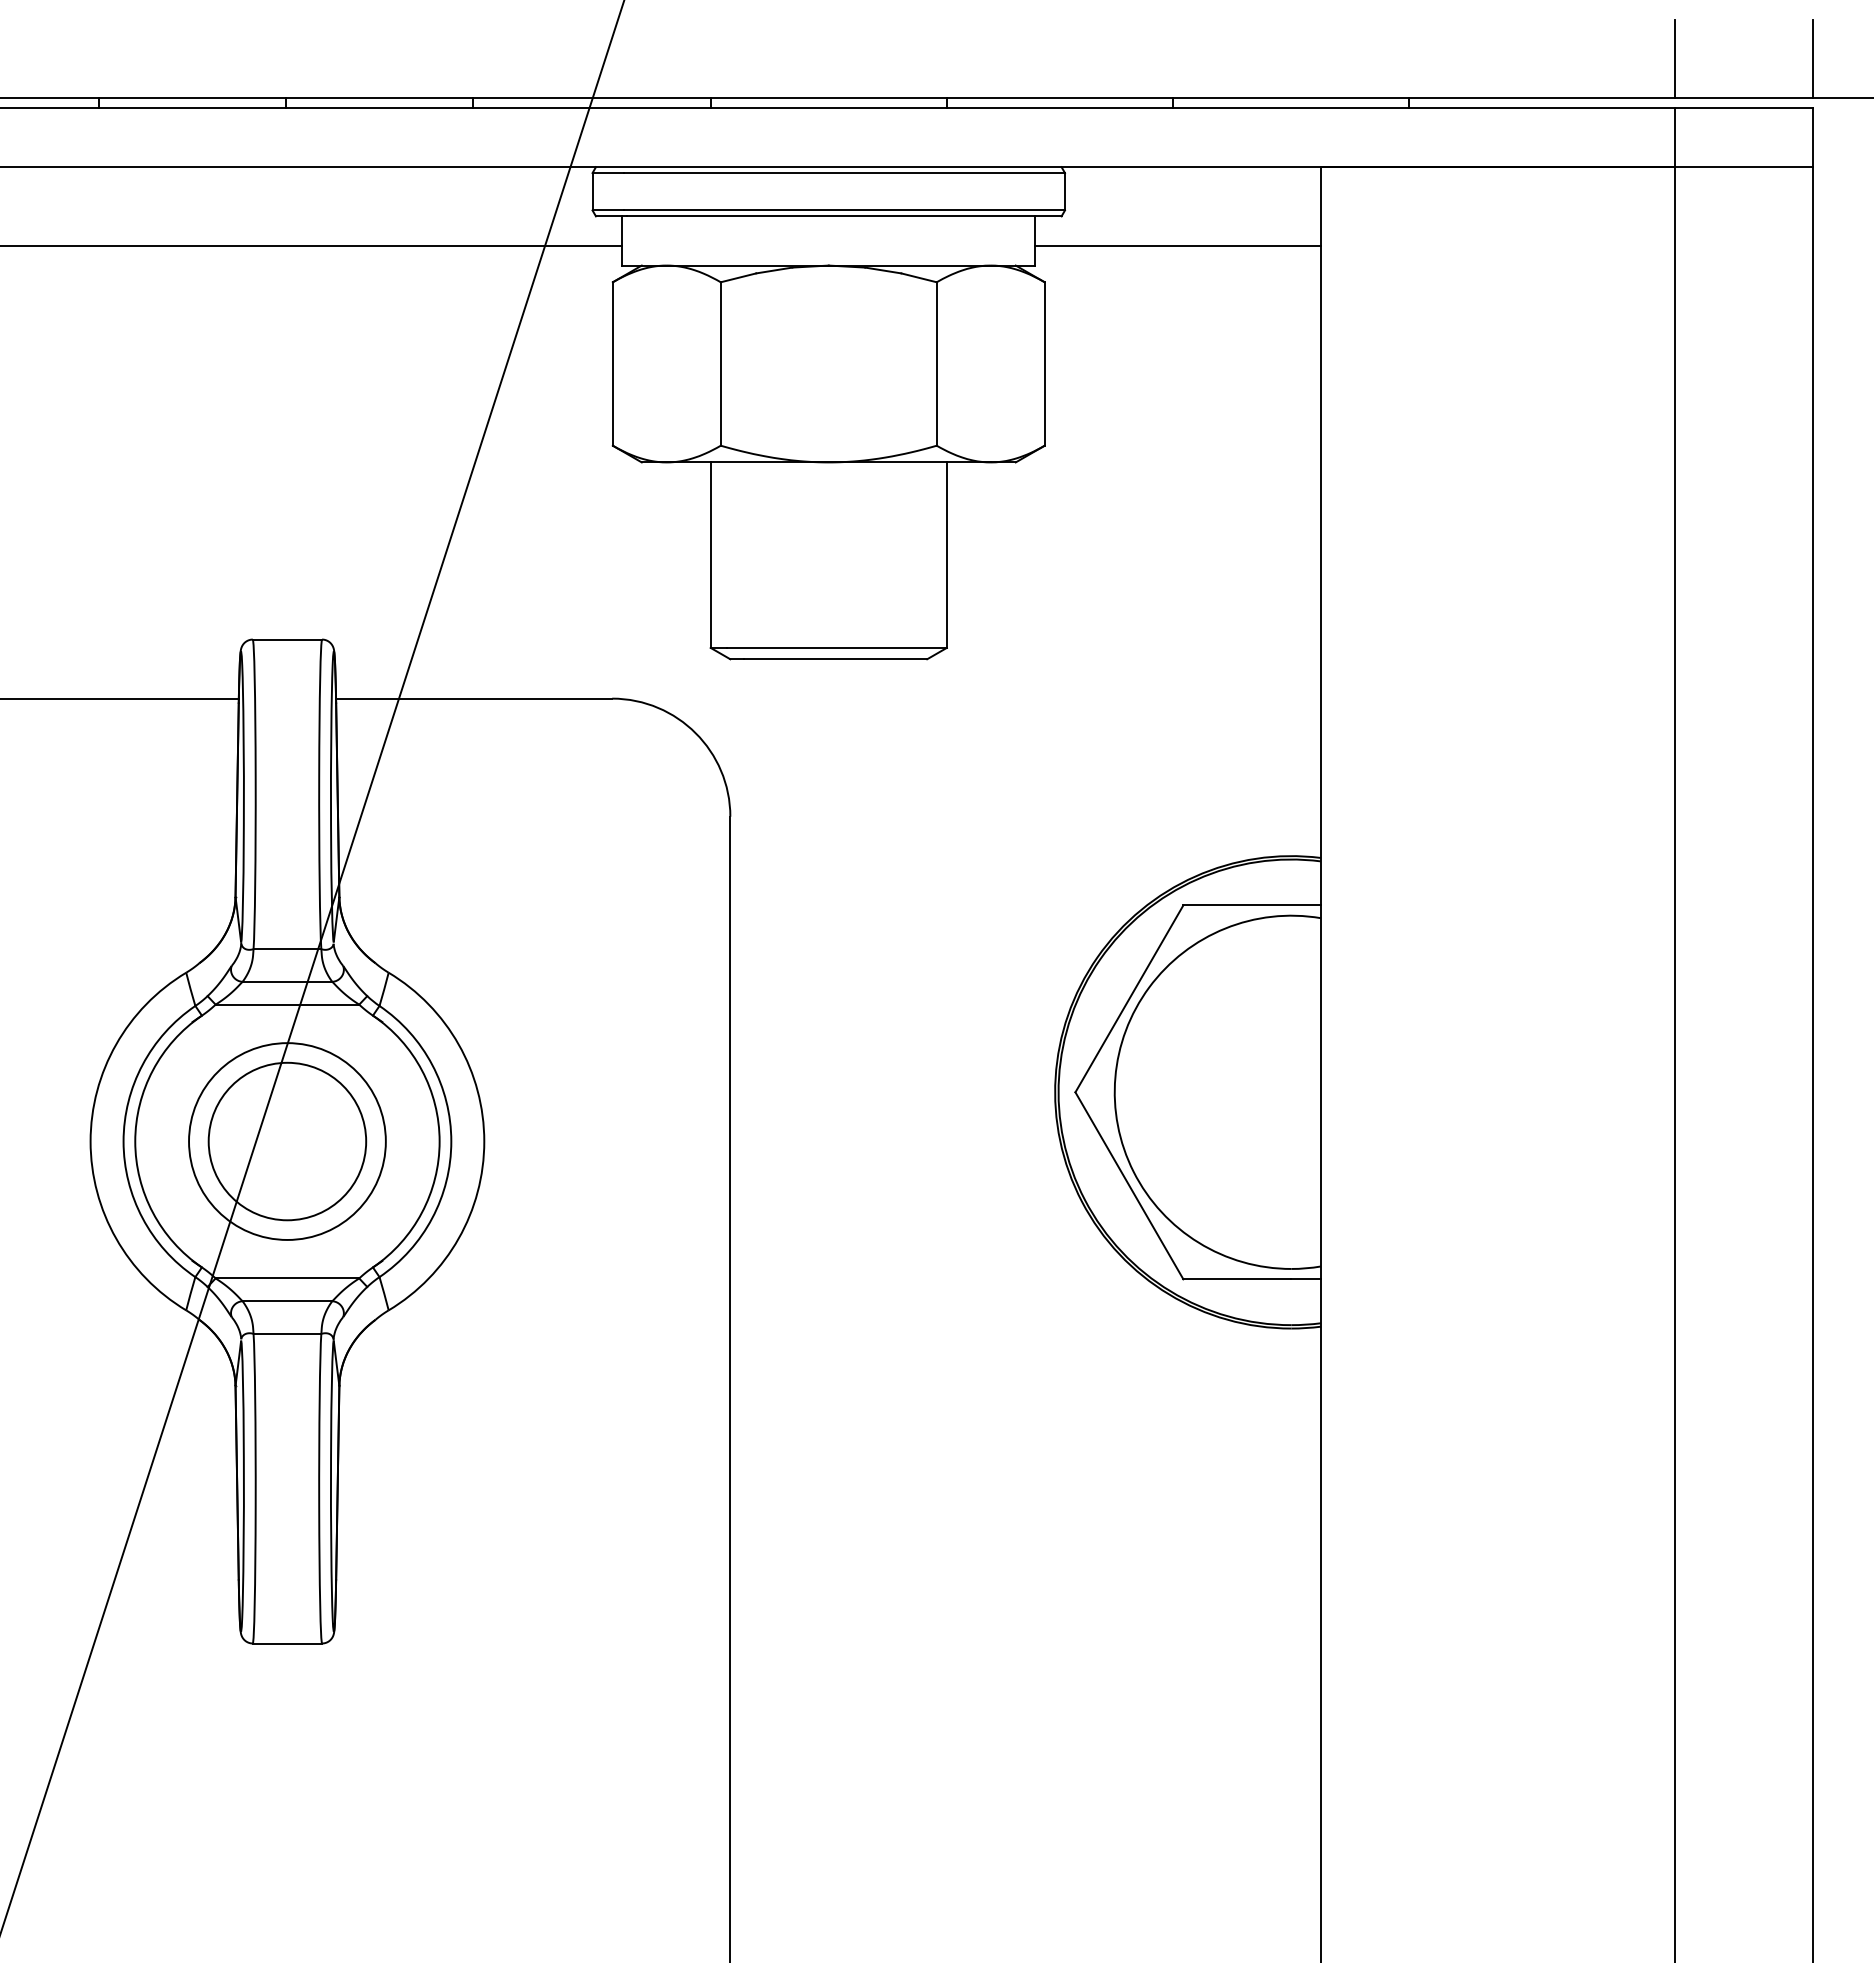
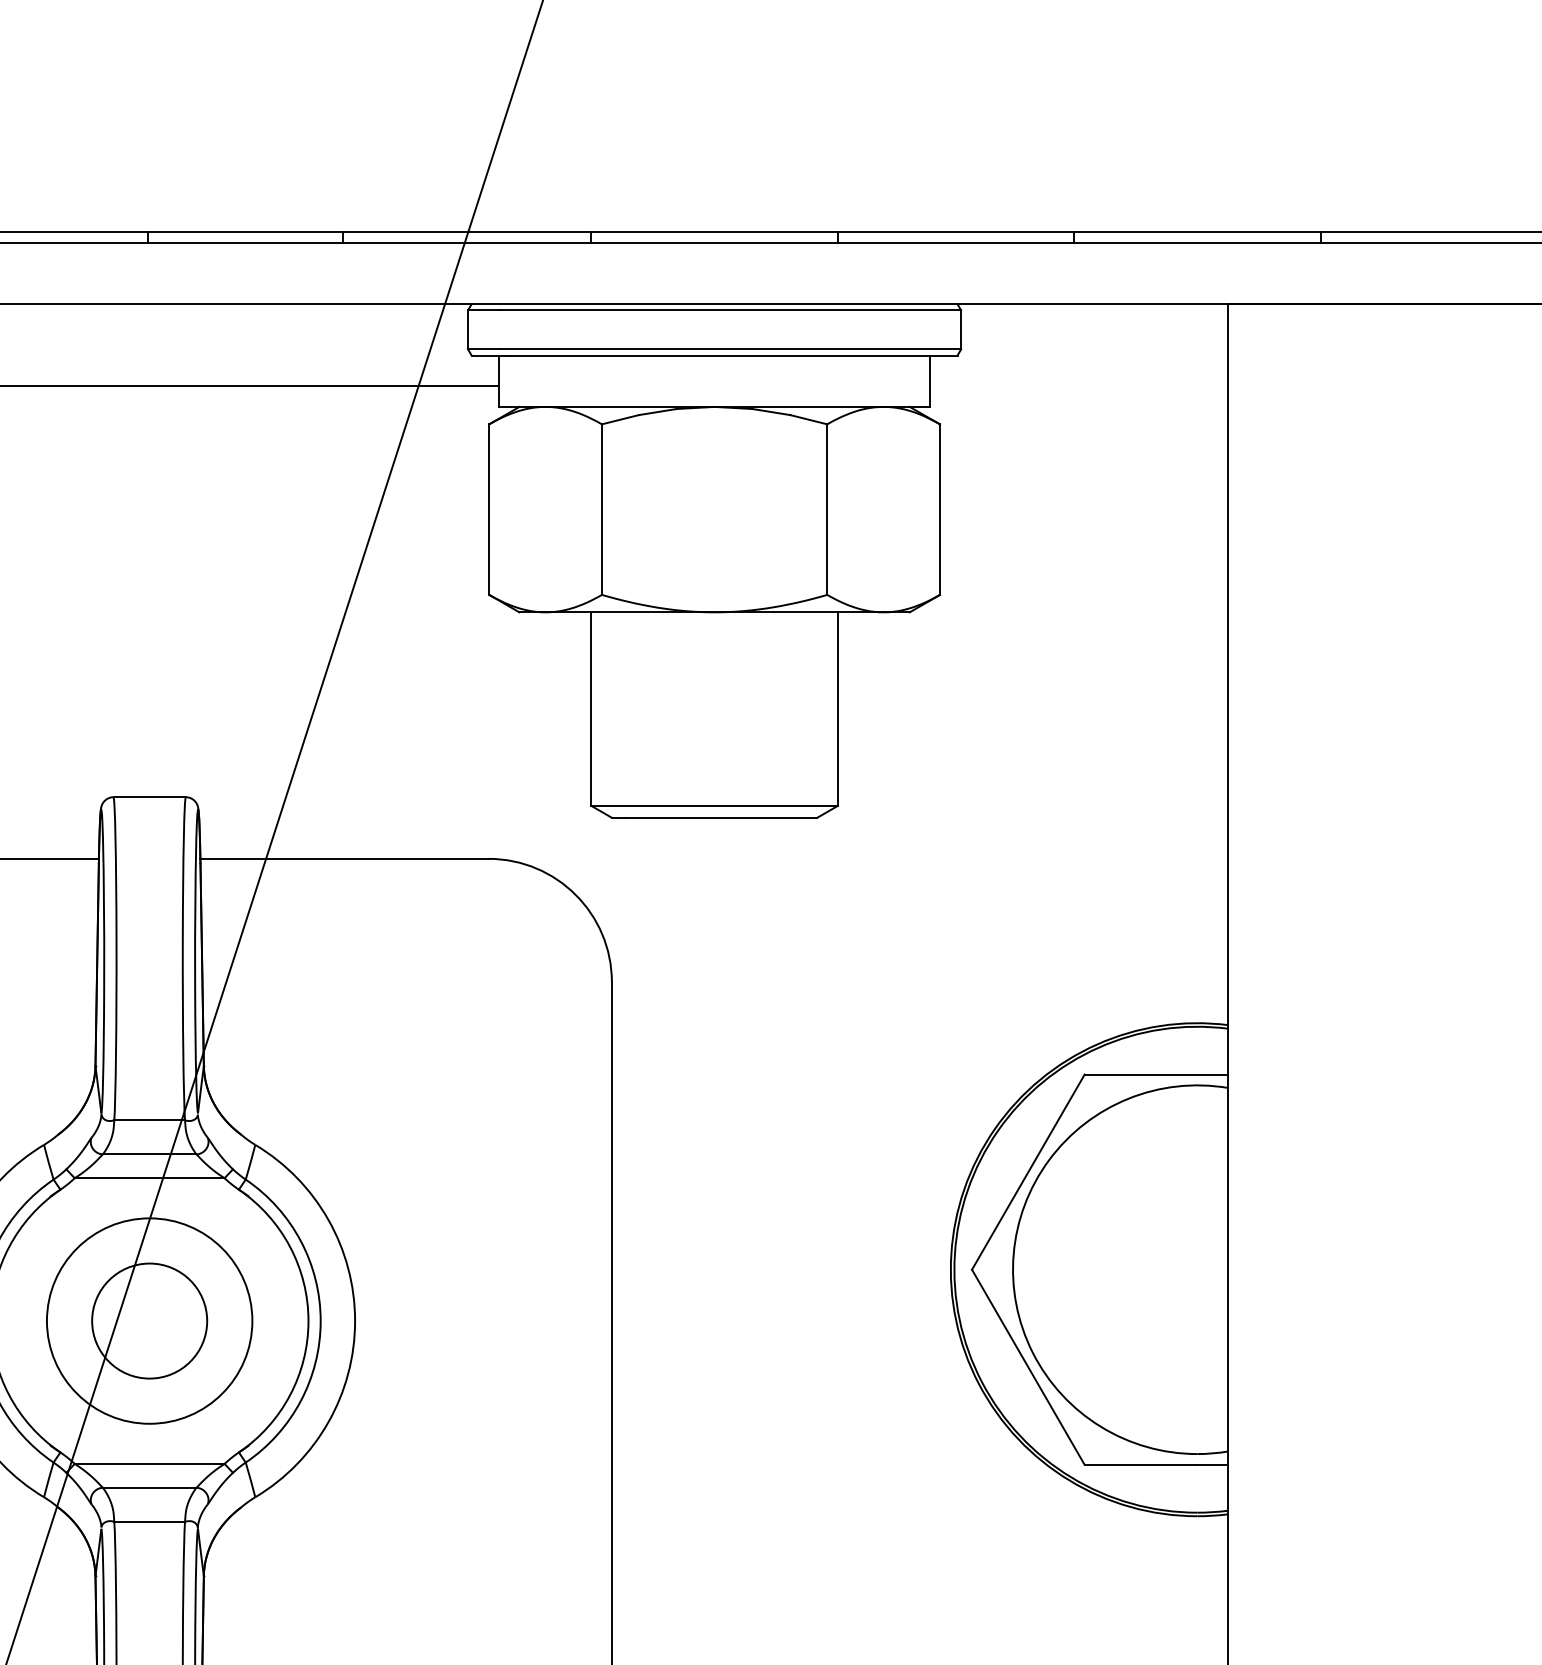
line: (1177, 245) -> (1078, 385), removed
circle: (287, 1141) -> (149, 1321), size x0.7

